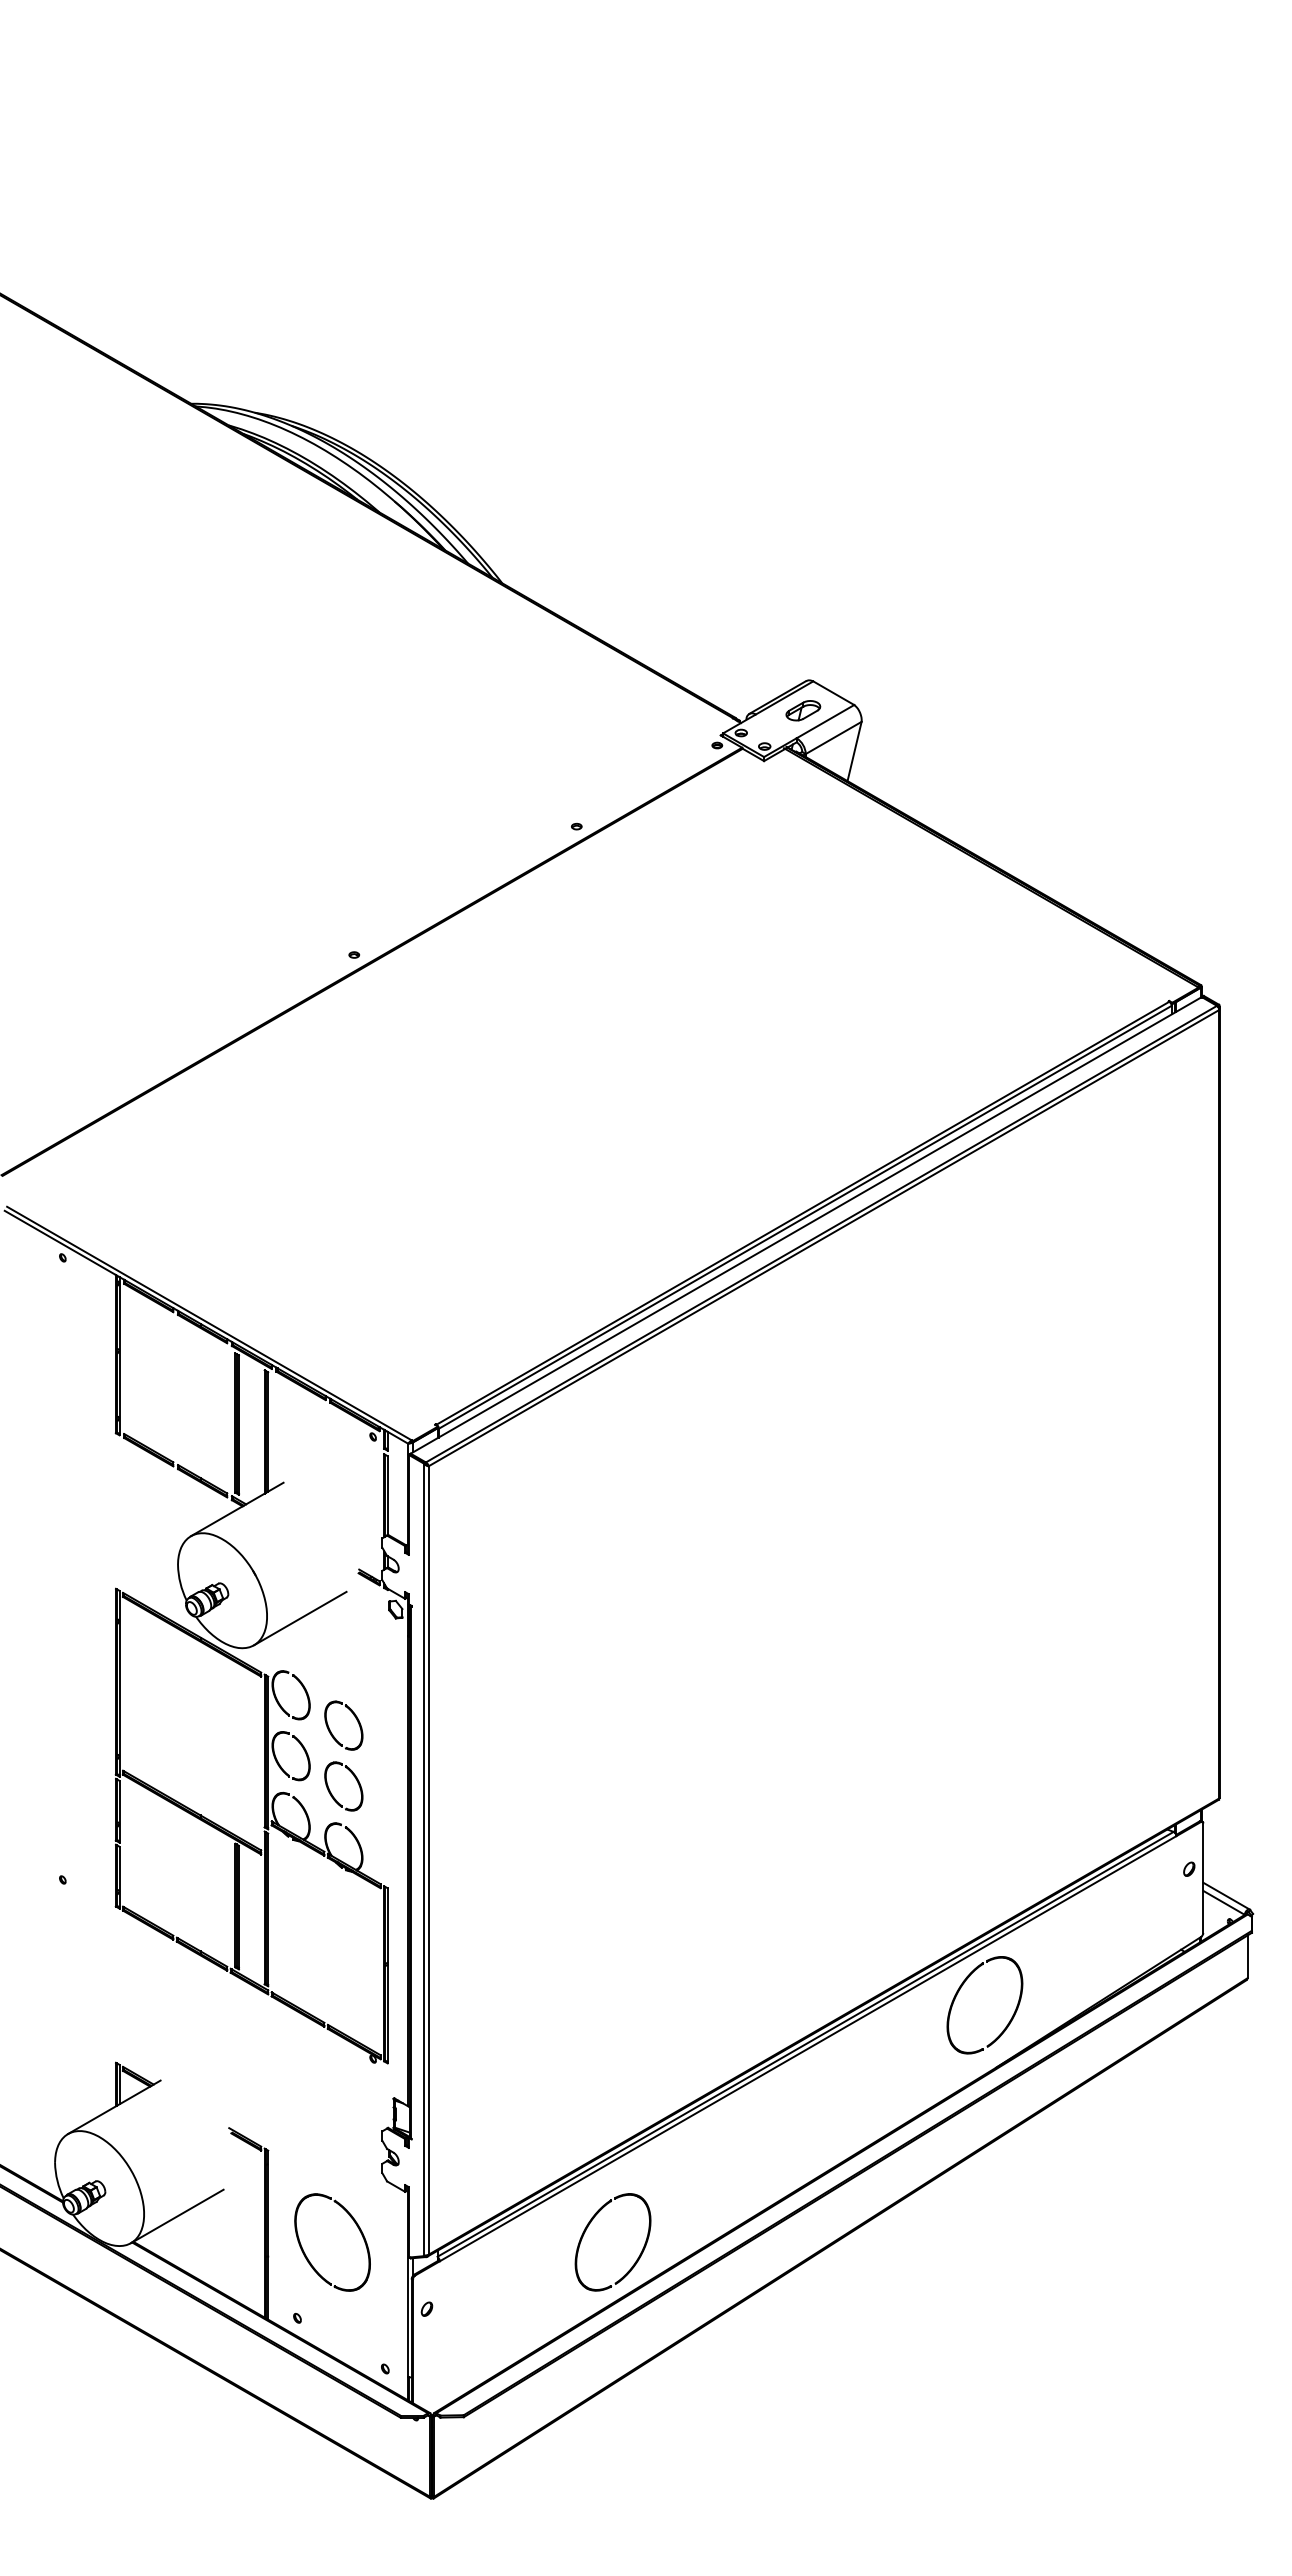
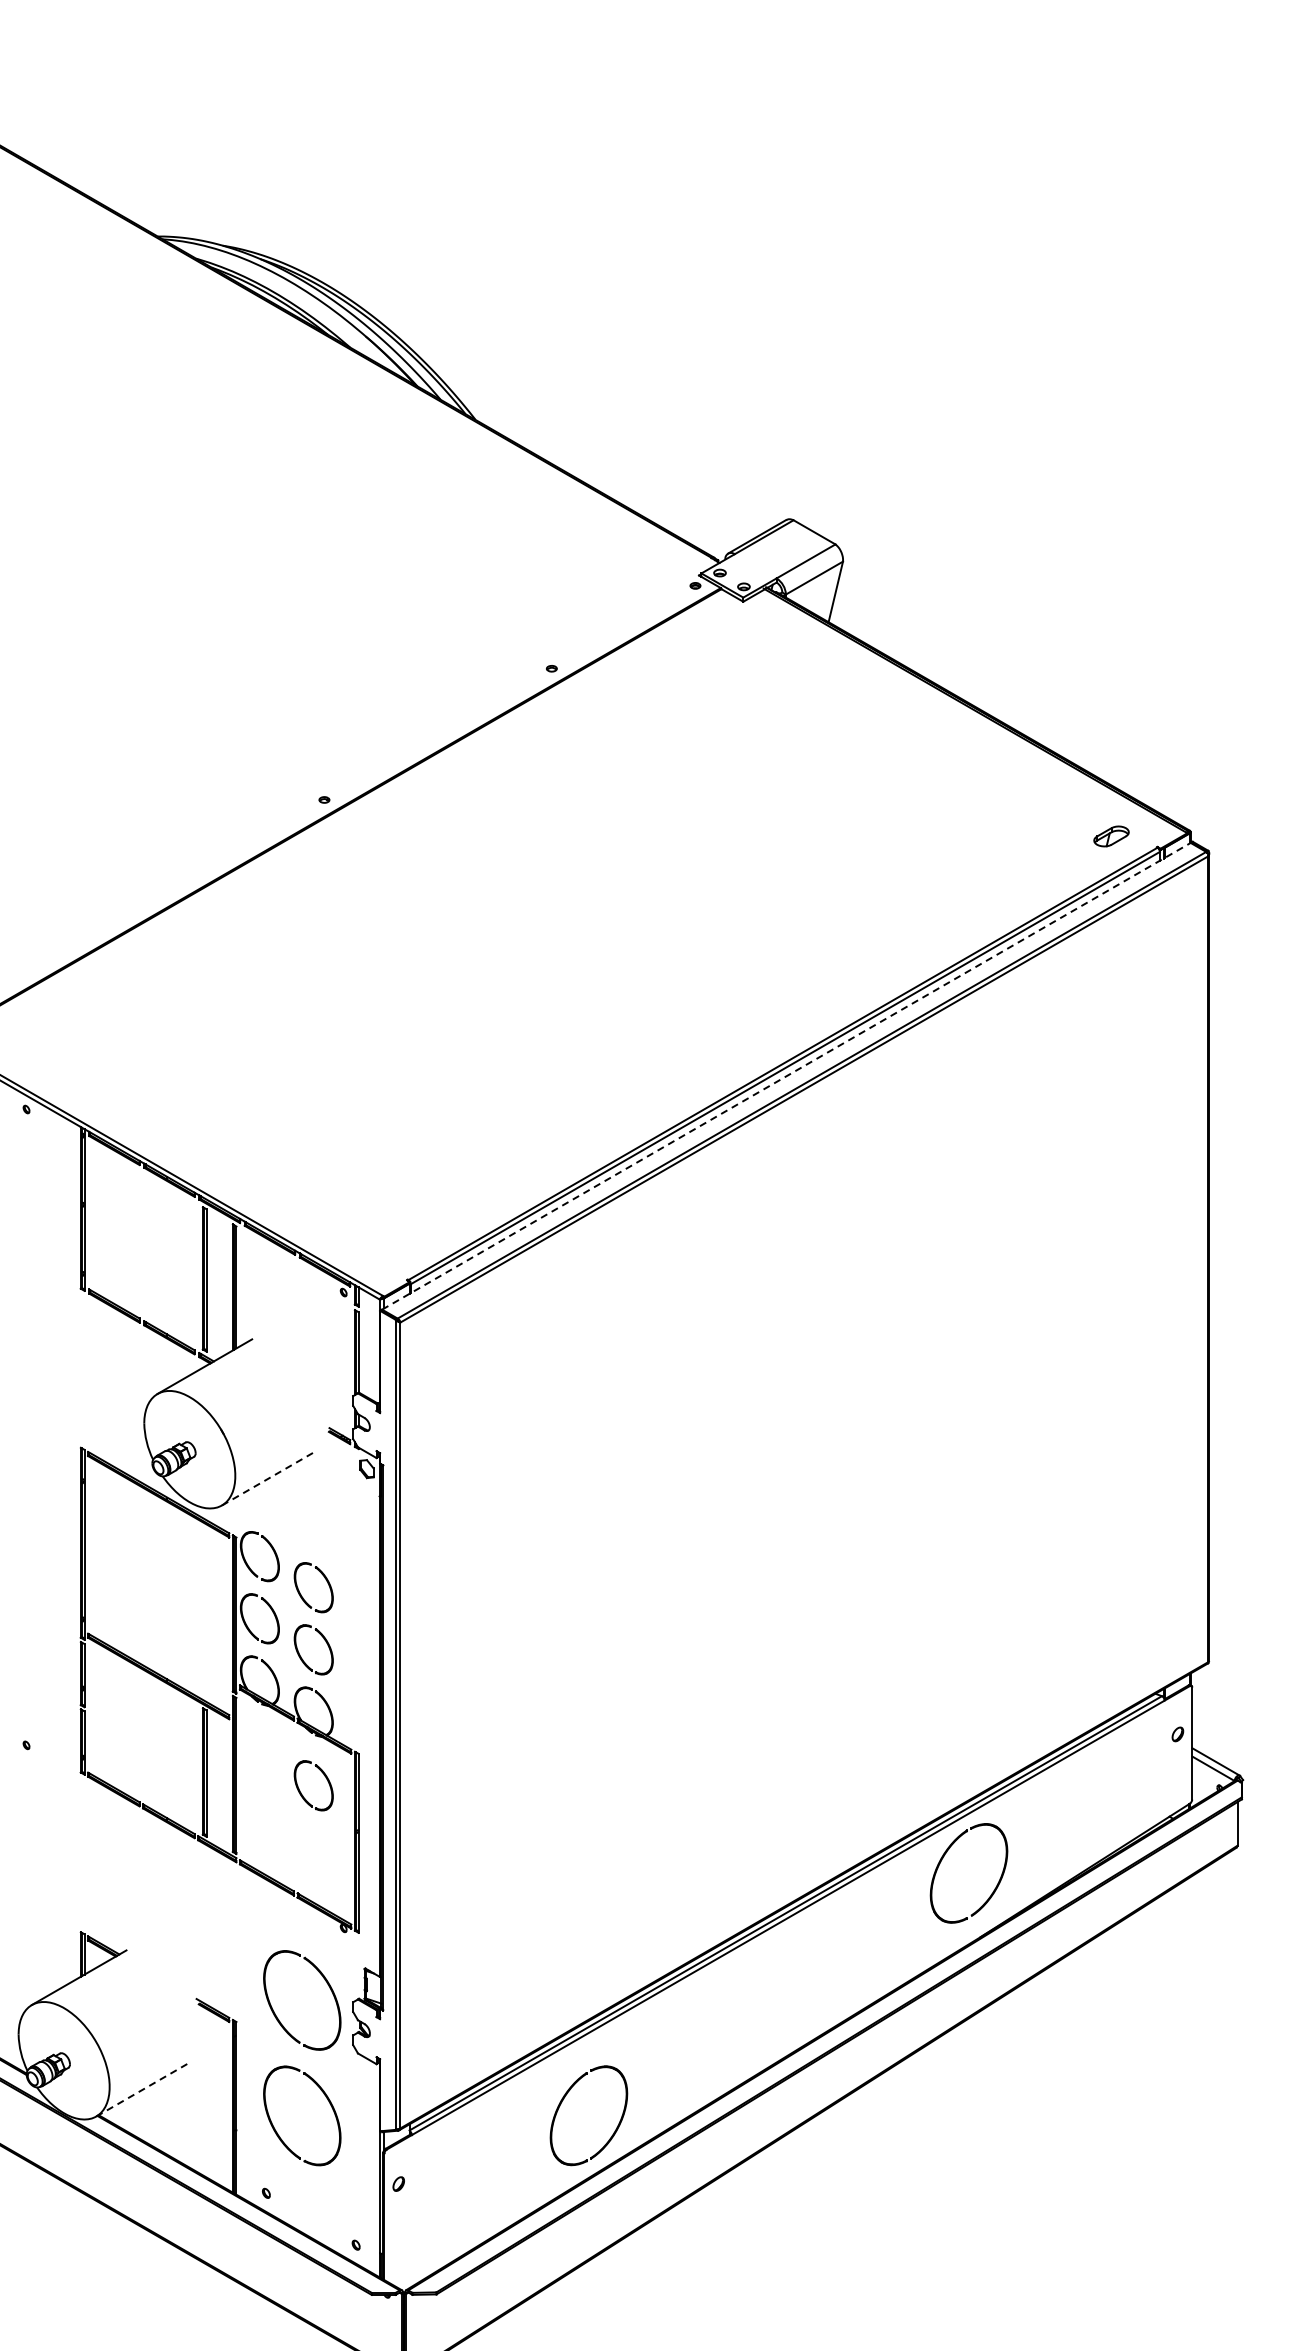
part: (803, 710) -> (1111, 836), moved
line: (806, 1225) -> (786, 1076), solid -> dashed
line: (300, 1618) -> (269, 1478), solid -> dashed
part: (331, 1925) -> (301, 1791), added
part: (308, 2145) -> (277, 2016), added
line: (177, 2216) -> (143, 2089), solid -> dashed

